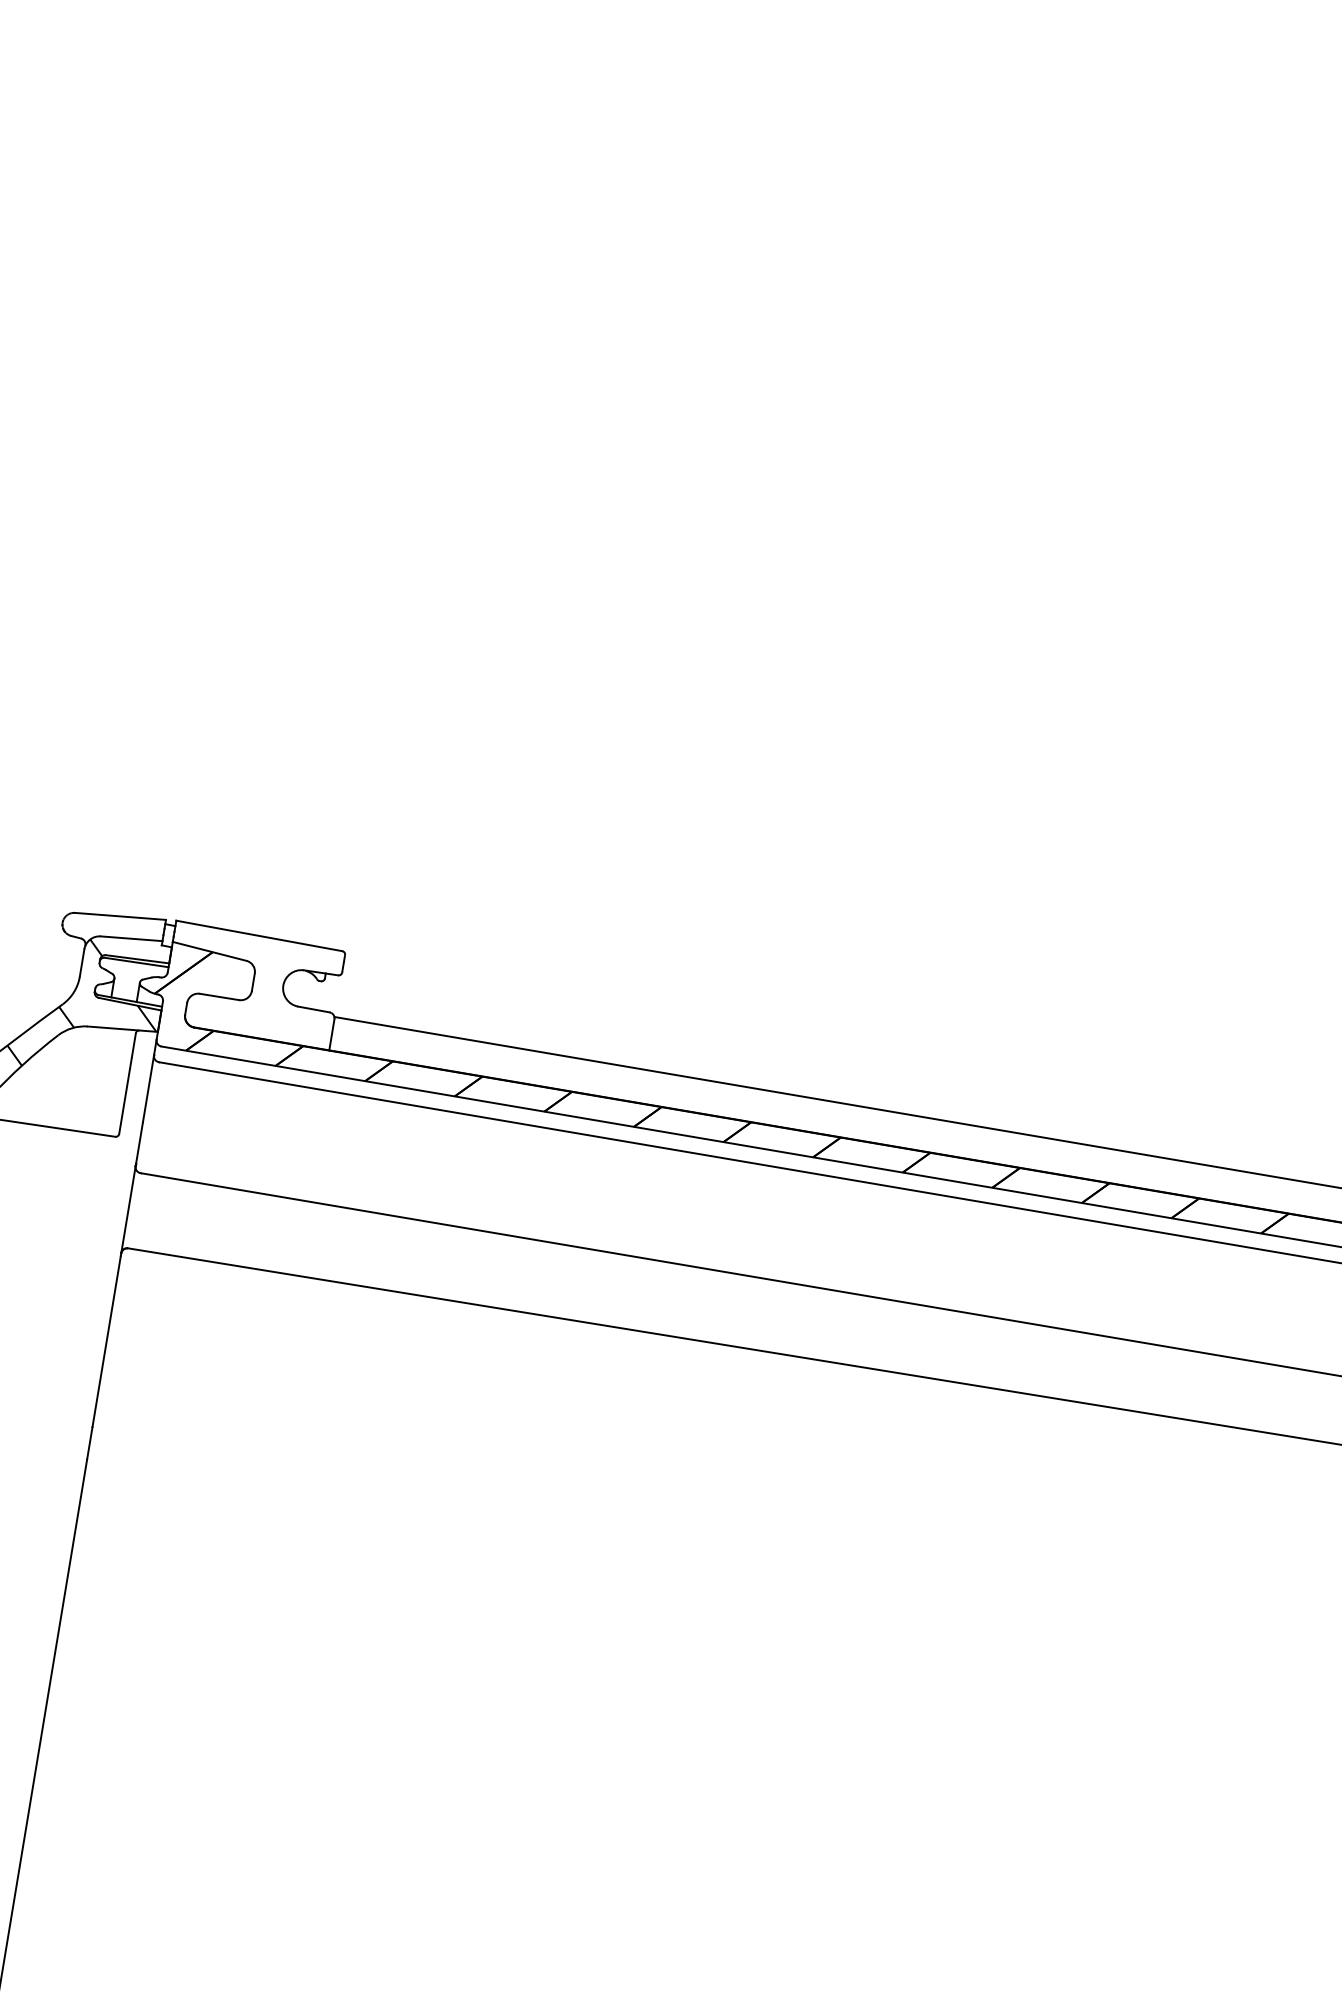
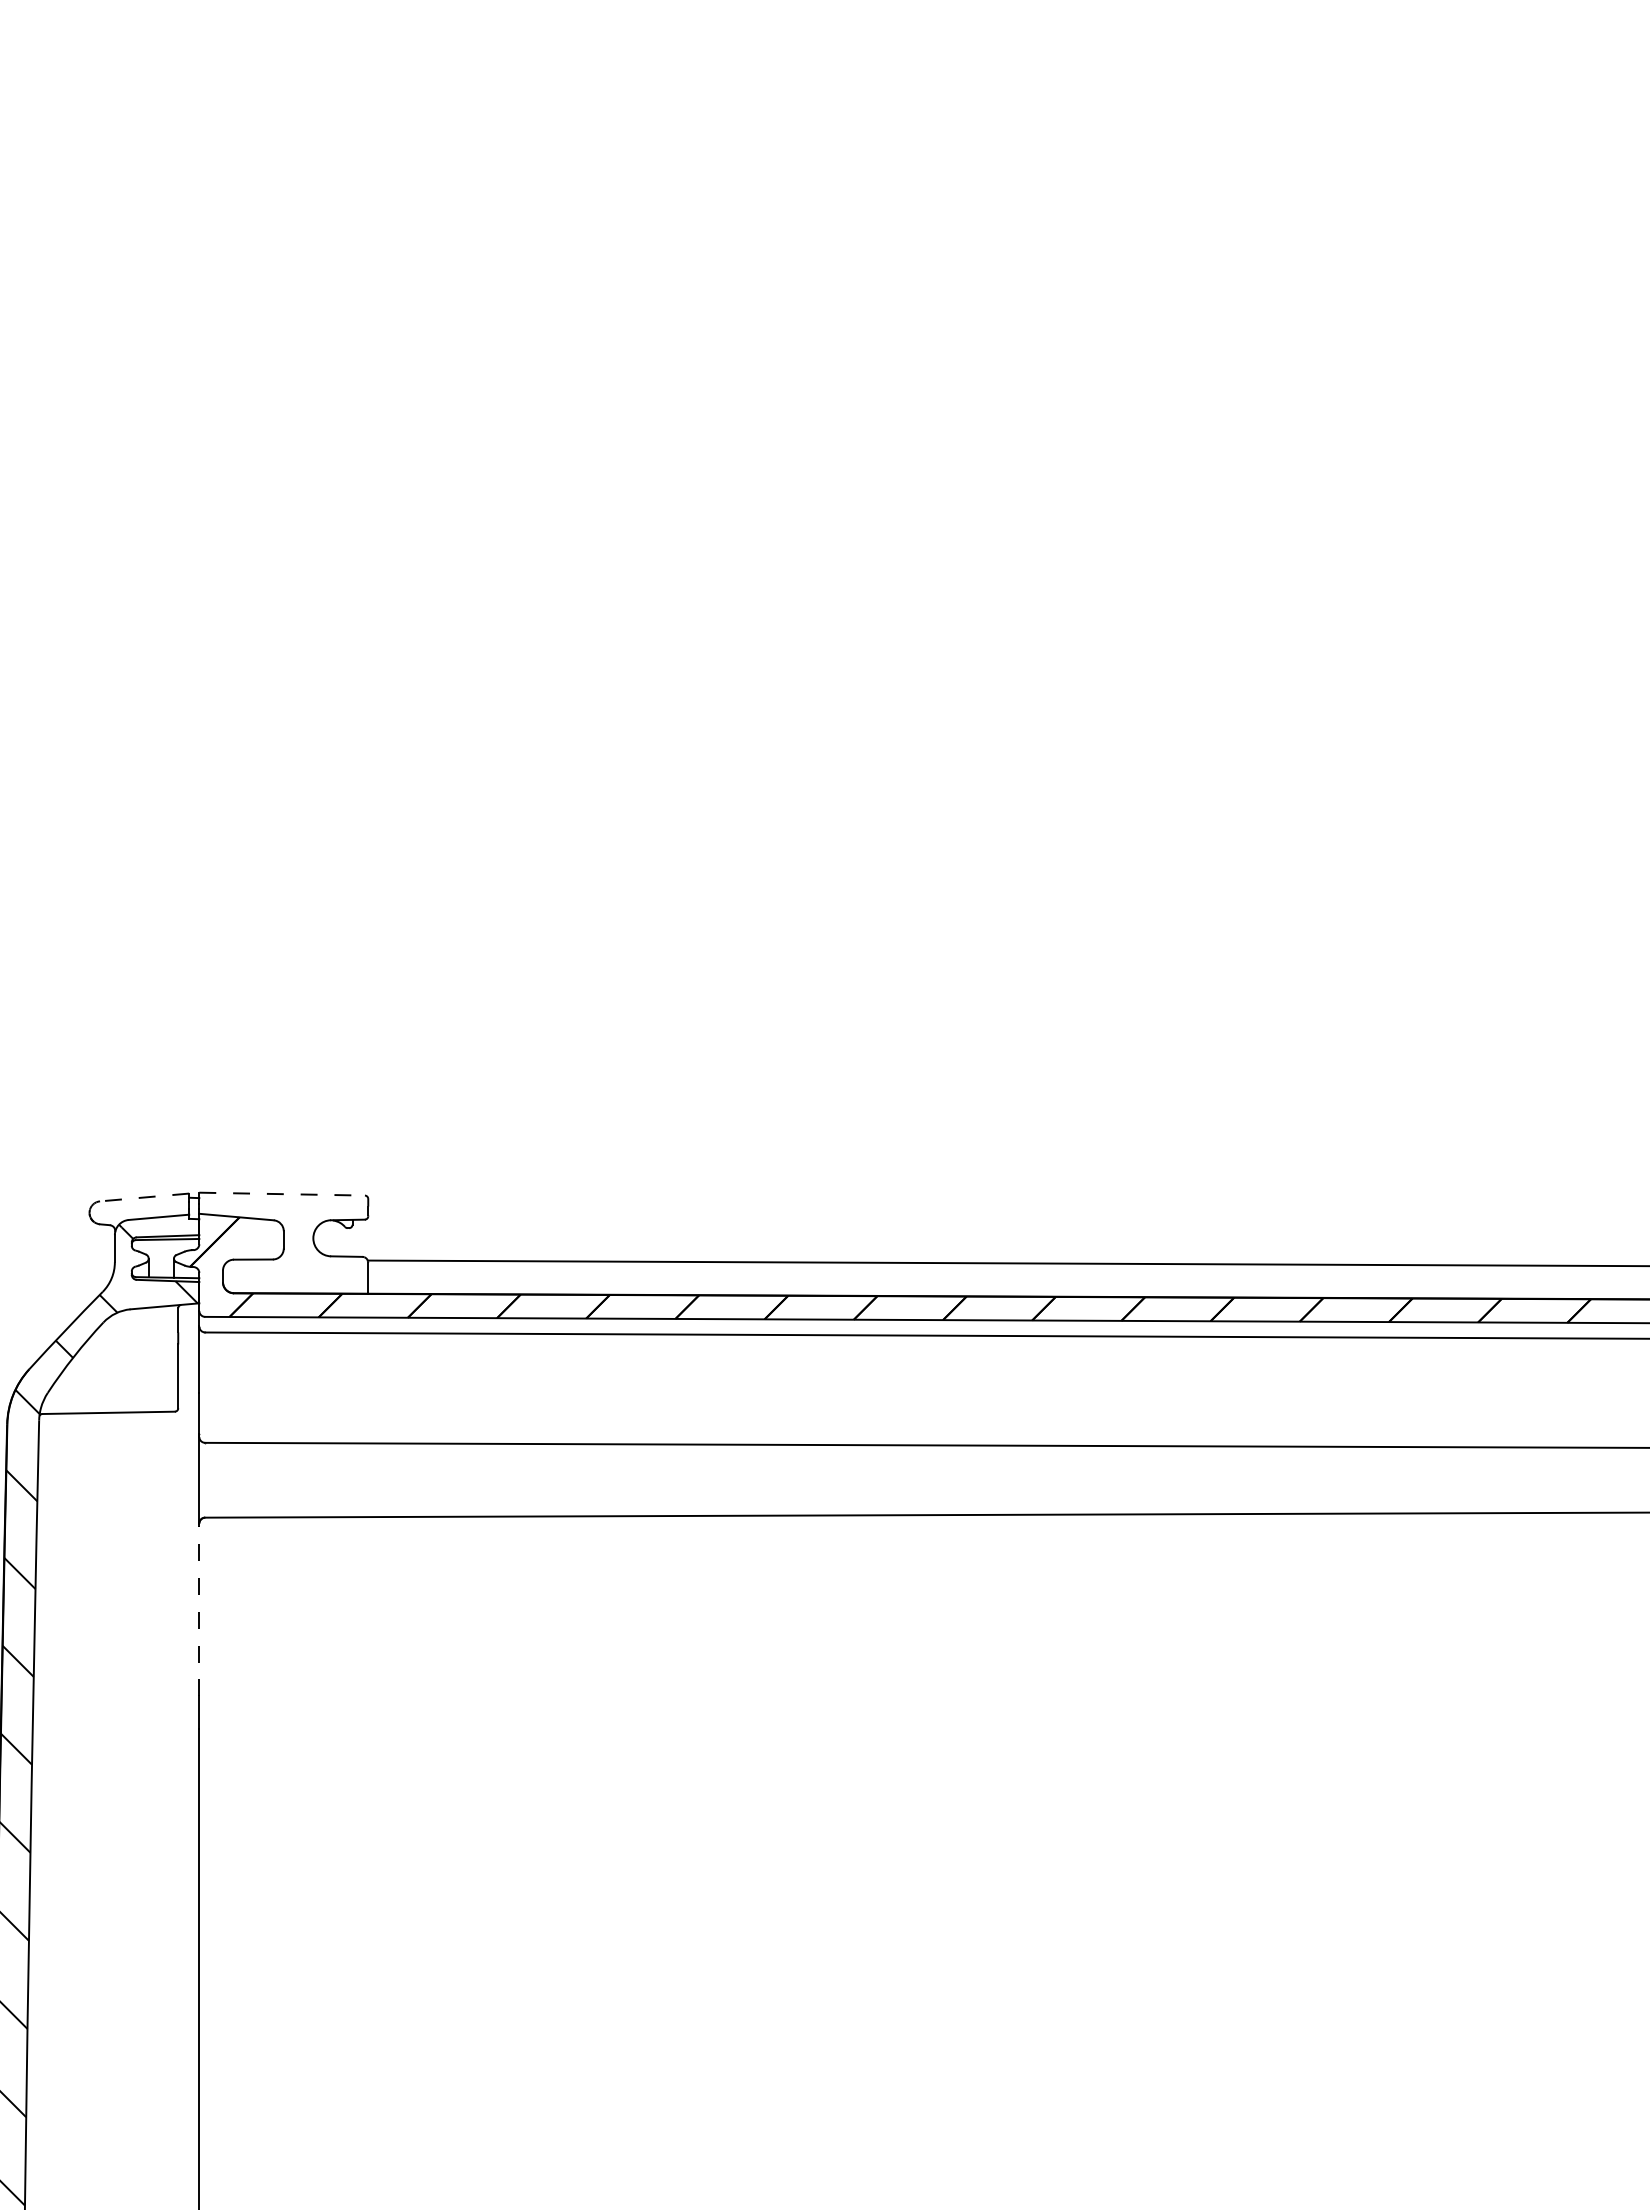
line: (120, 916) -> (144, 1197), solid -> dashed
line: (259, 936) -> (282, 1194), solid -> dashed
line: (106, 1340) -> (199, 1610), solid -> dashed

